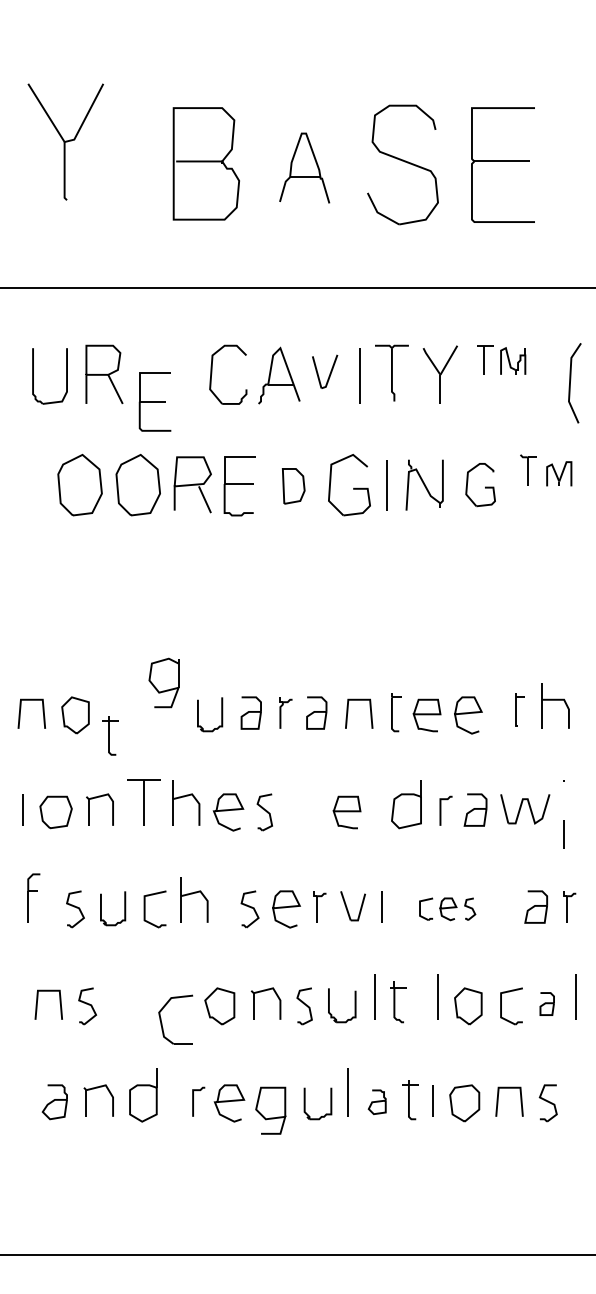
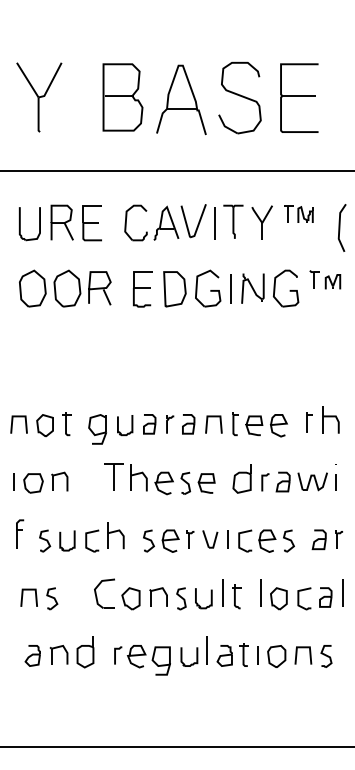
part: (66, 142) -> (39, 97), moved
part: (304, 167) -> (181, 99), size x1.67
part: (324, 372) -> (193, 221), size x1.67
part: (153, 402) -> (91, 223), moved
part: (135, 484) -> (65, 288), moved
part: (481, 484) -> (286, 288), size x1.43
part: (292, 486) -> (174, 289), size x1.67
part: (163, 683) -> (97, 429), moved
part: (109, 736) -> (66, 424), moved
part: (200, 805) -> (147, 479), moved
line: (563, 834) -> (335, 482), moved
part: (447, 908) -> (266, 540), size x1.67
part: (546, 1004) -> (325, 597), size x1.43
part: (163, 1024) -> (97, 596), moved
part: (376, 1101) -> (224, 655), size x1.43

